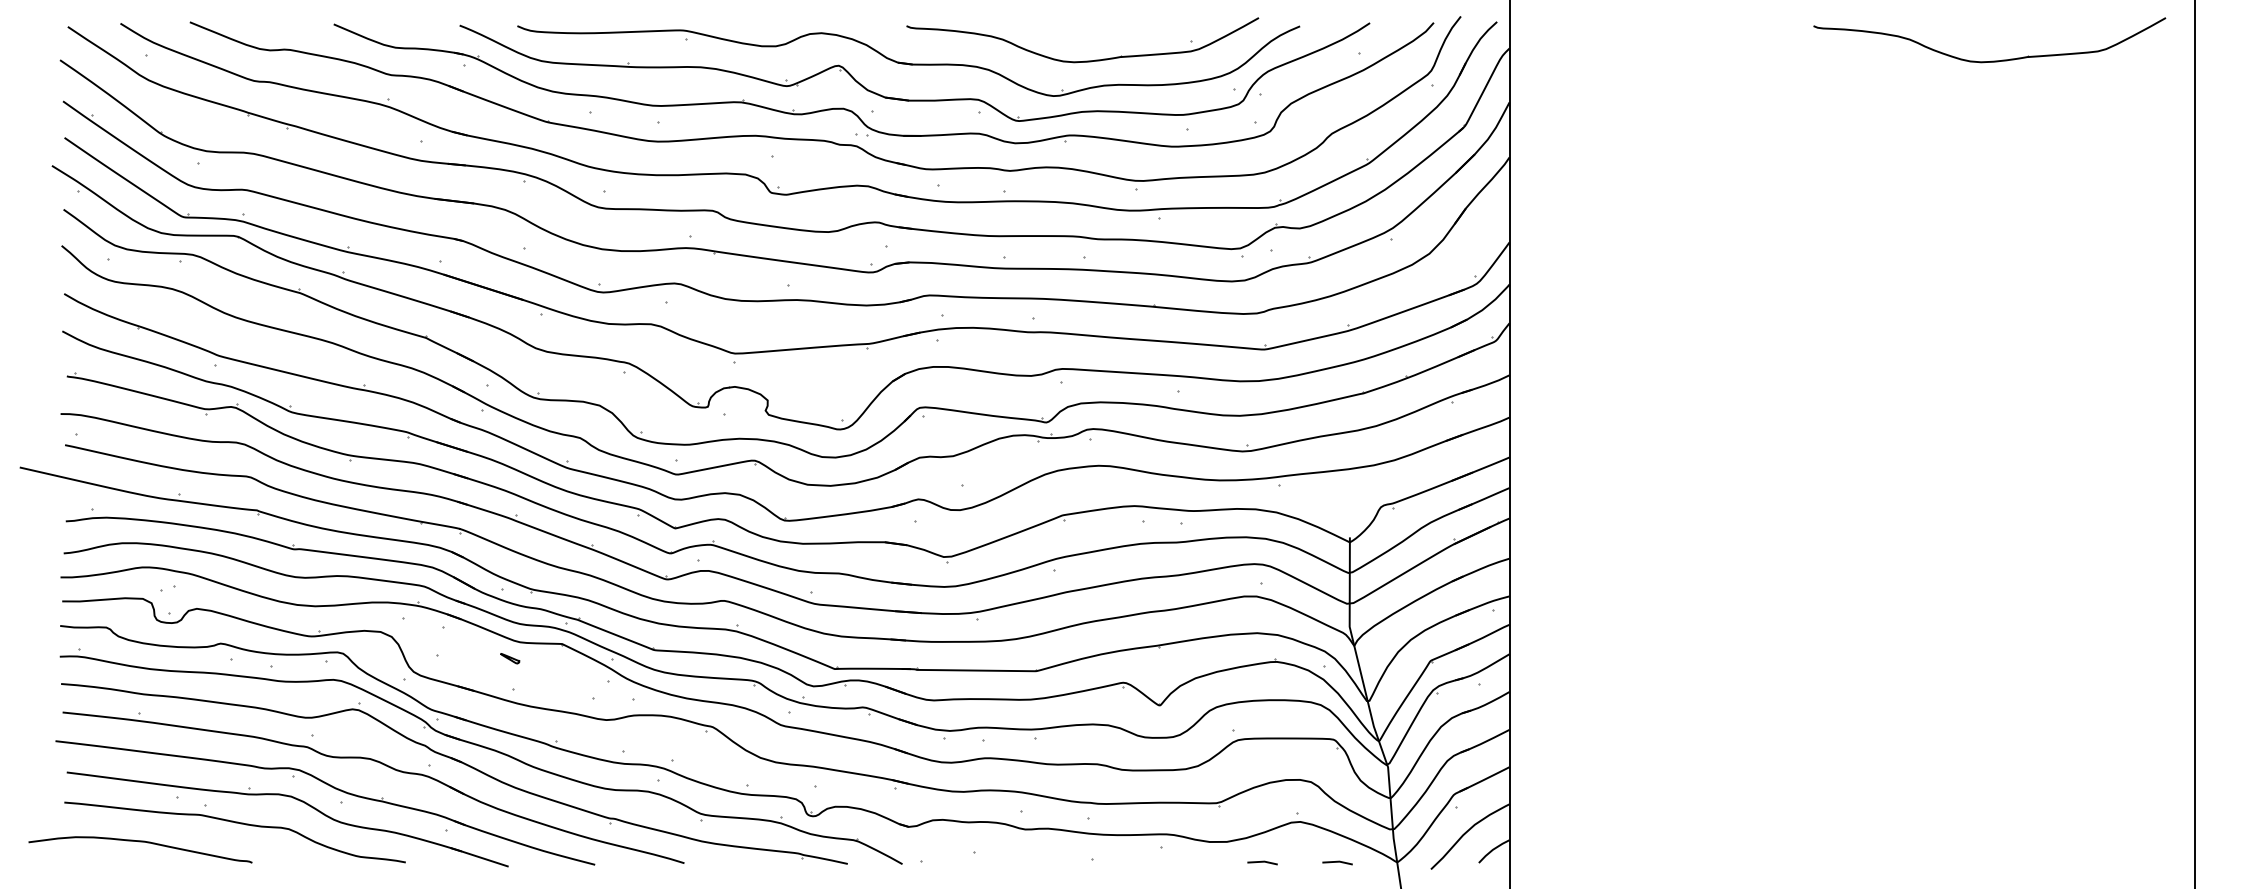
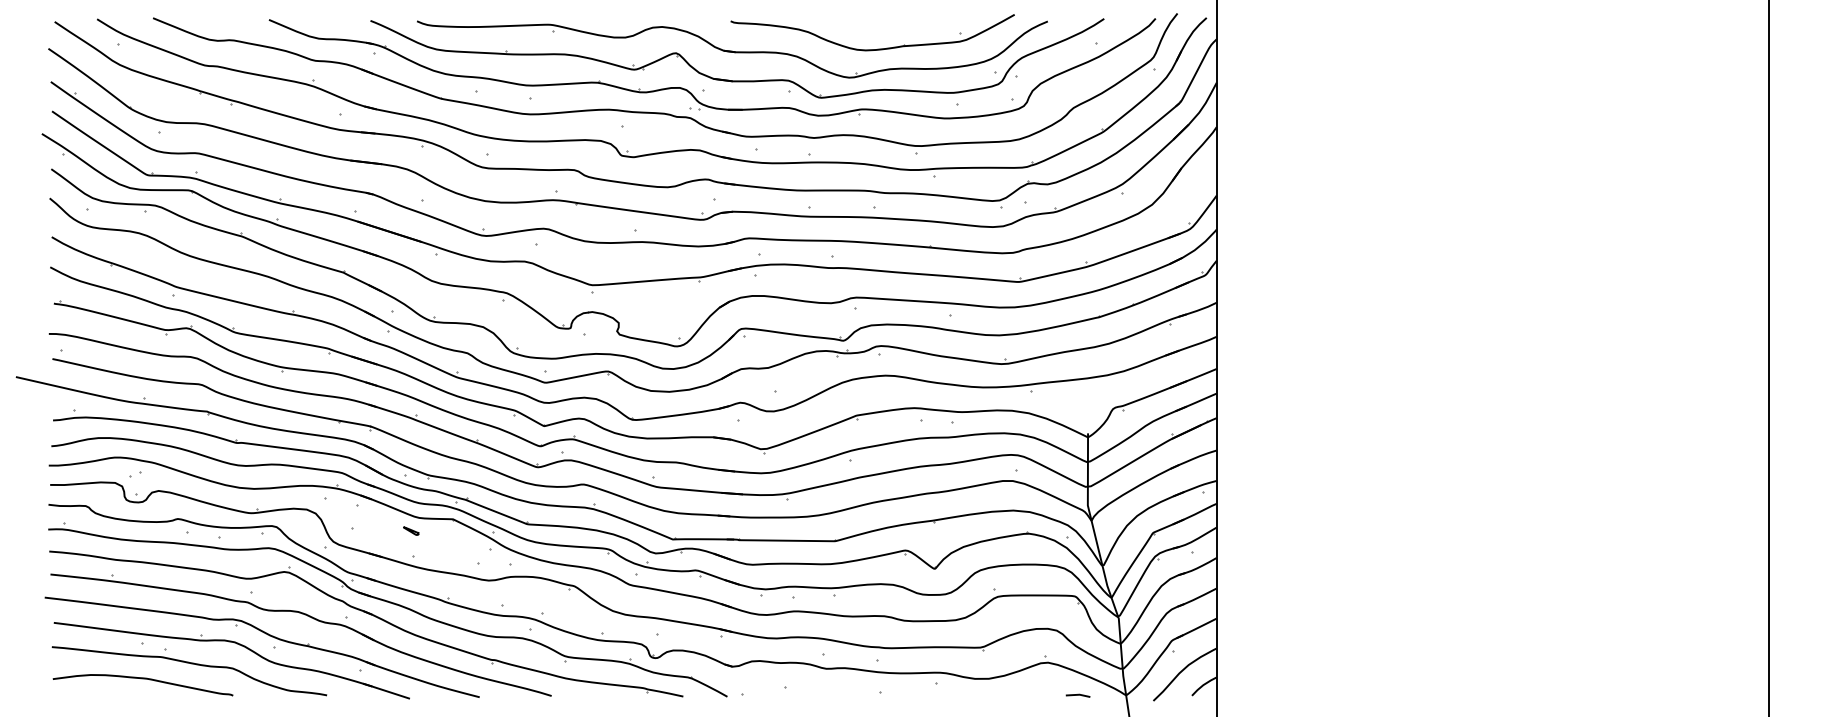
part: (1991, 60) -> (1605, 48), removed
curve: (140, 842) -> (143, 679), moved
line: (1262, 862) -> (1017, 695), removed

